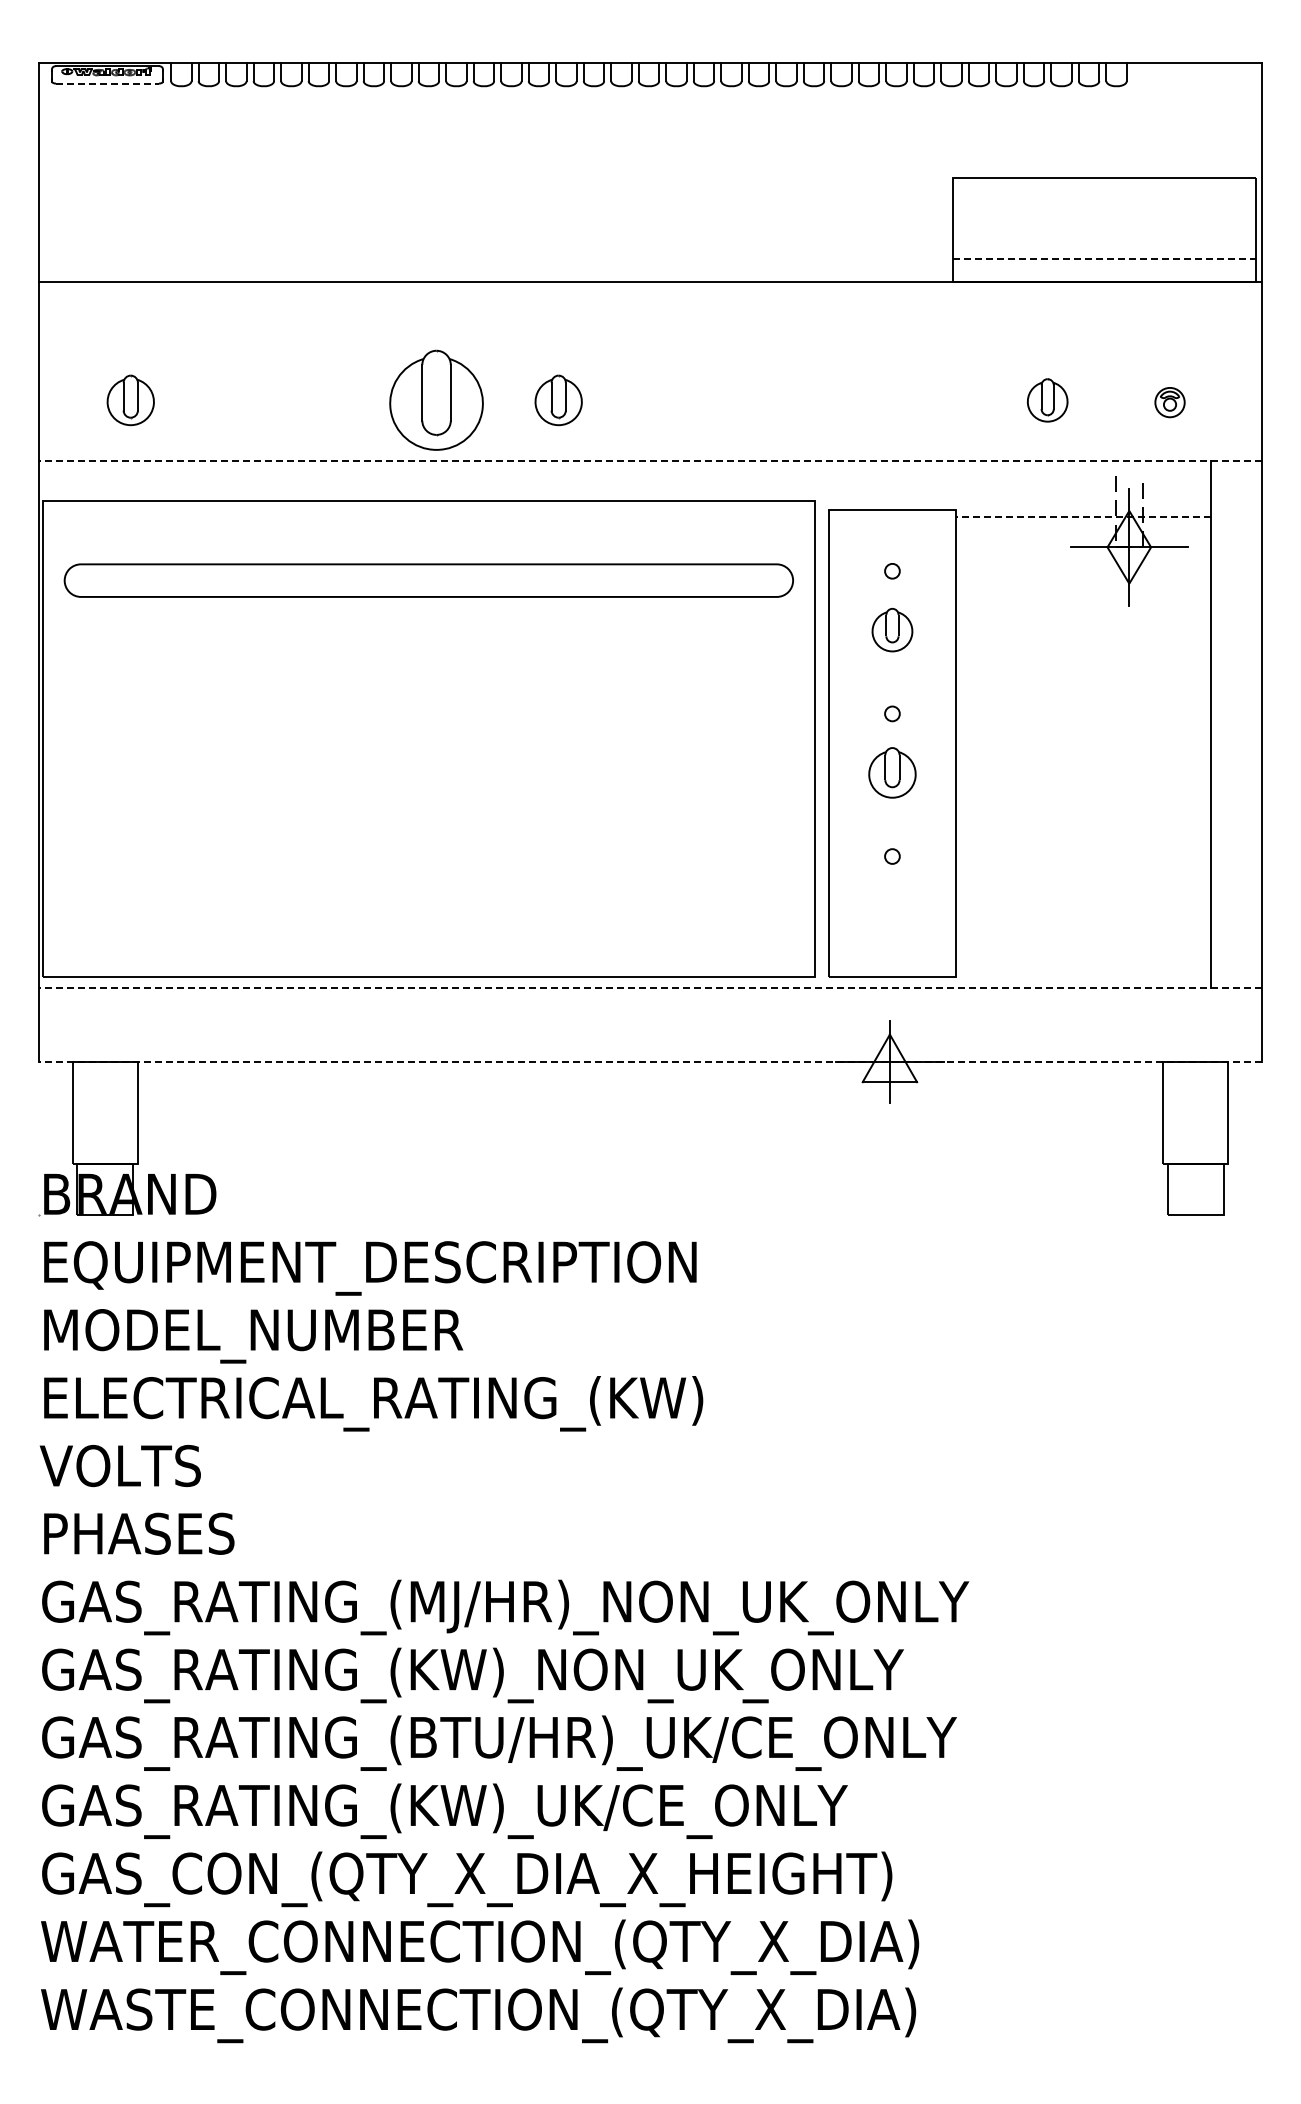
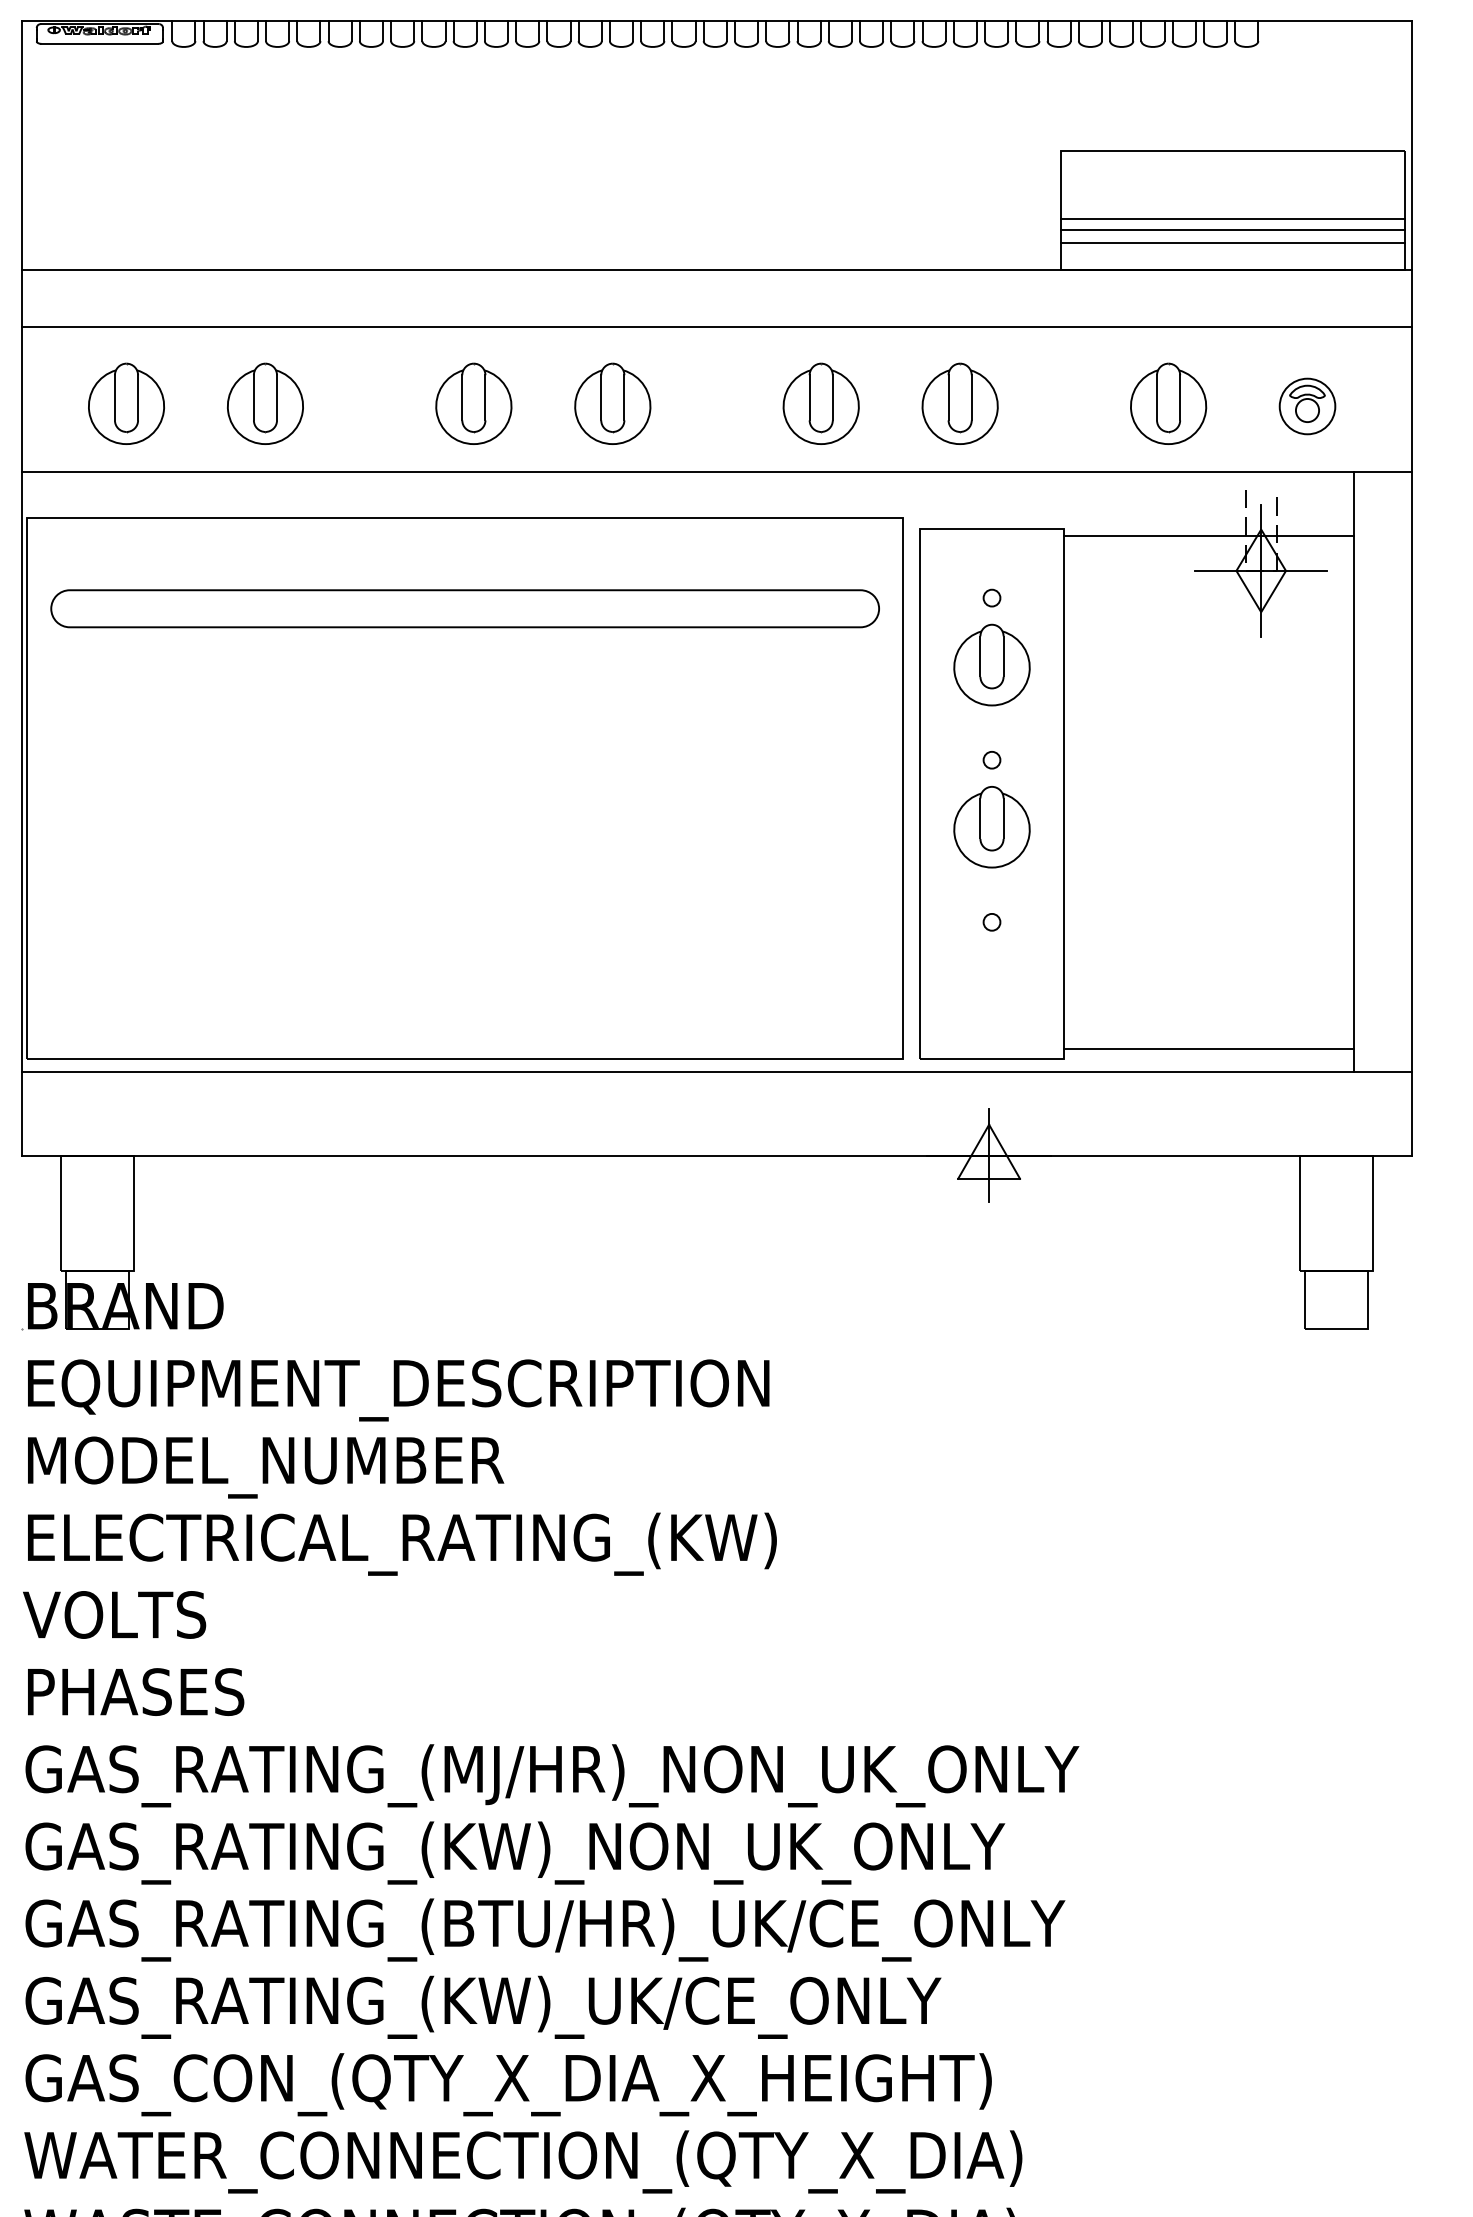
line: (107, 83) -> (99, 43), dashed -> solid
line: (1104, 237) -> (1233, 218), added
line: (1104, 247) -> (1233, 230), added
line: (1104, 258) -> (1233, 242), dashed -> solid
line: (650, 332) -> (717, 326), added
part: (130, 400) -> (126, 404), size x1.43
part: (253, 400) -> (265, 404), added
part: (436, 400) -> (473, 404), size x0.71
part: (558, 400) -> (612, 404), size x1.43
part: (742, 400) -> (821, 404), added
part: (864, 400) -> (960, 404), added
part: (1047, 400) -> (1168, 404), size x1.67
part: (1169, 402) -> (1306, 406), size x1.67
line: (650, 460) -> (717, 472), dashed -> solid
line: (1082, 516) -> (1207, 535), dashed -> solid
part: (892, 629) -> (992, 664), size x1.67
part: (892, 772) -> (992, 826), size x1.43
line: (1083, 967) -> (1209, 1048), added
line: (650, 987) -> (717, 1071), dashed -> solid
line: (650, 1061) -> (717, 1155), dashed -> solid

